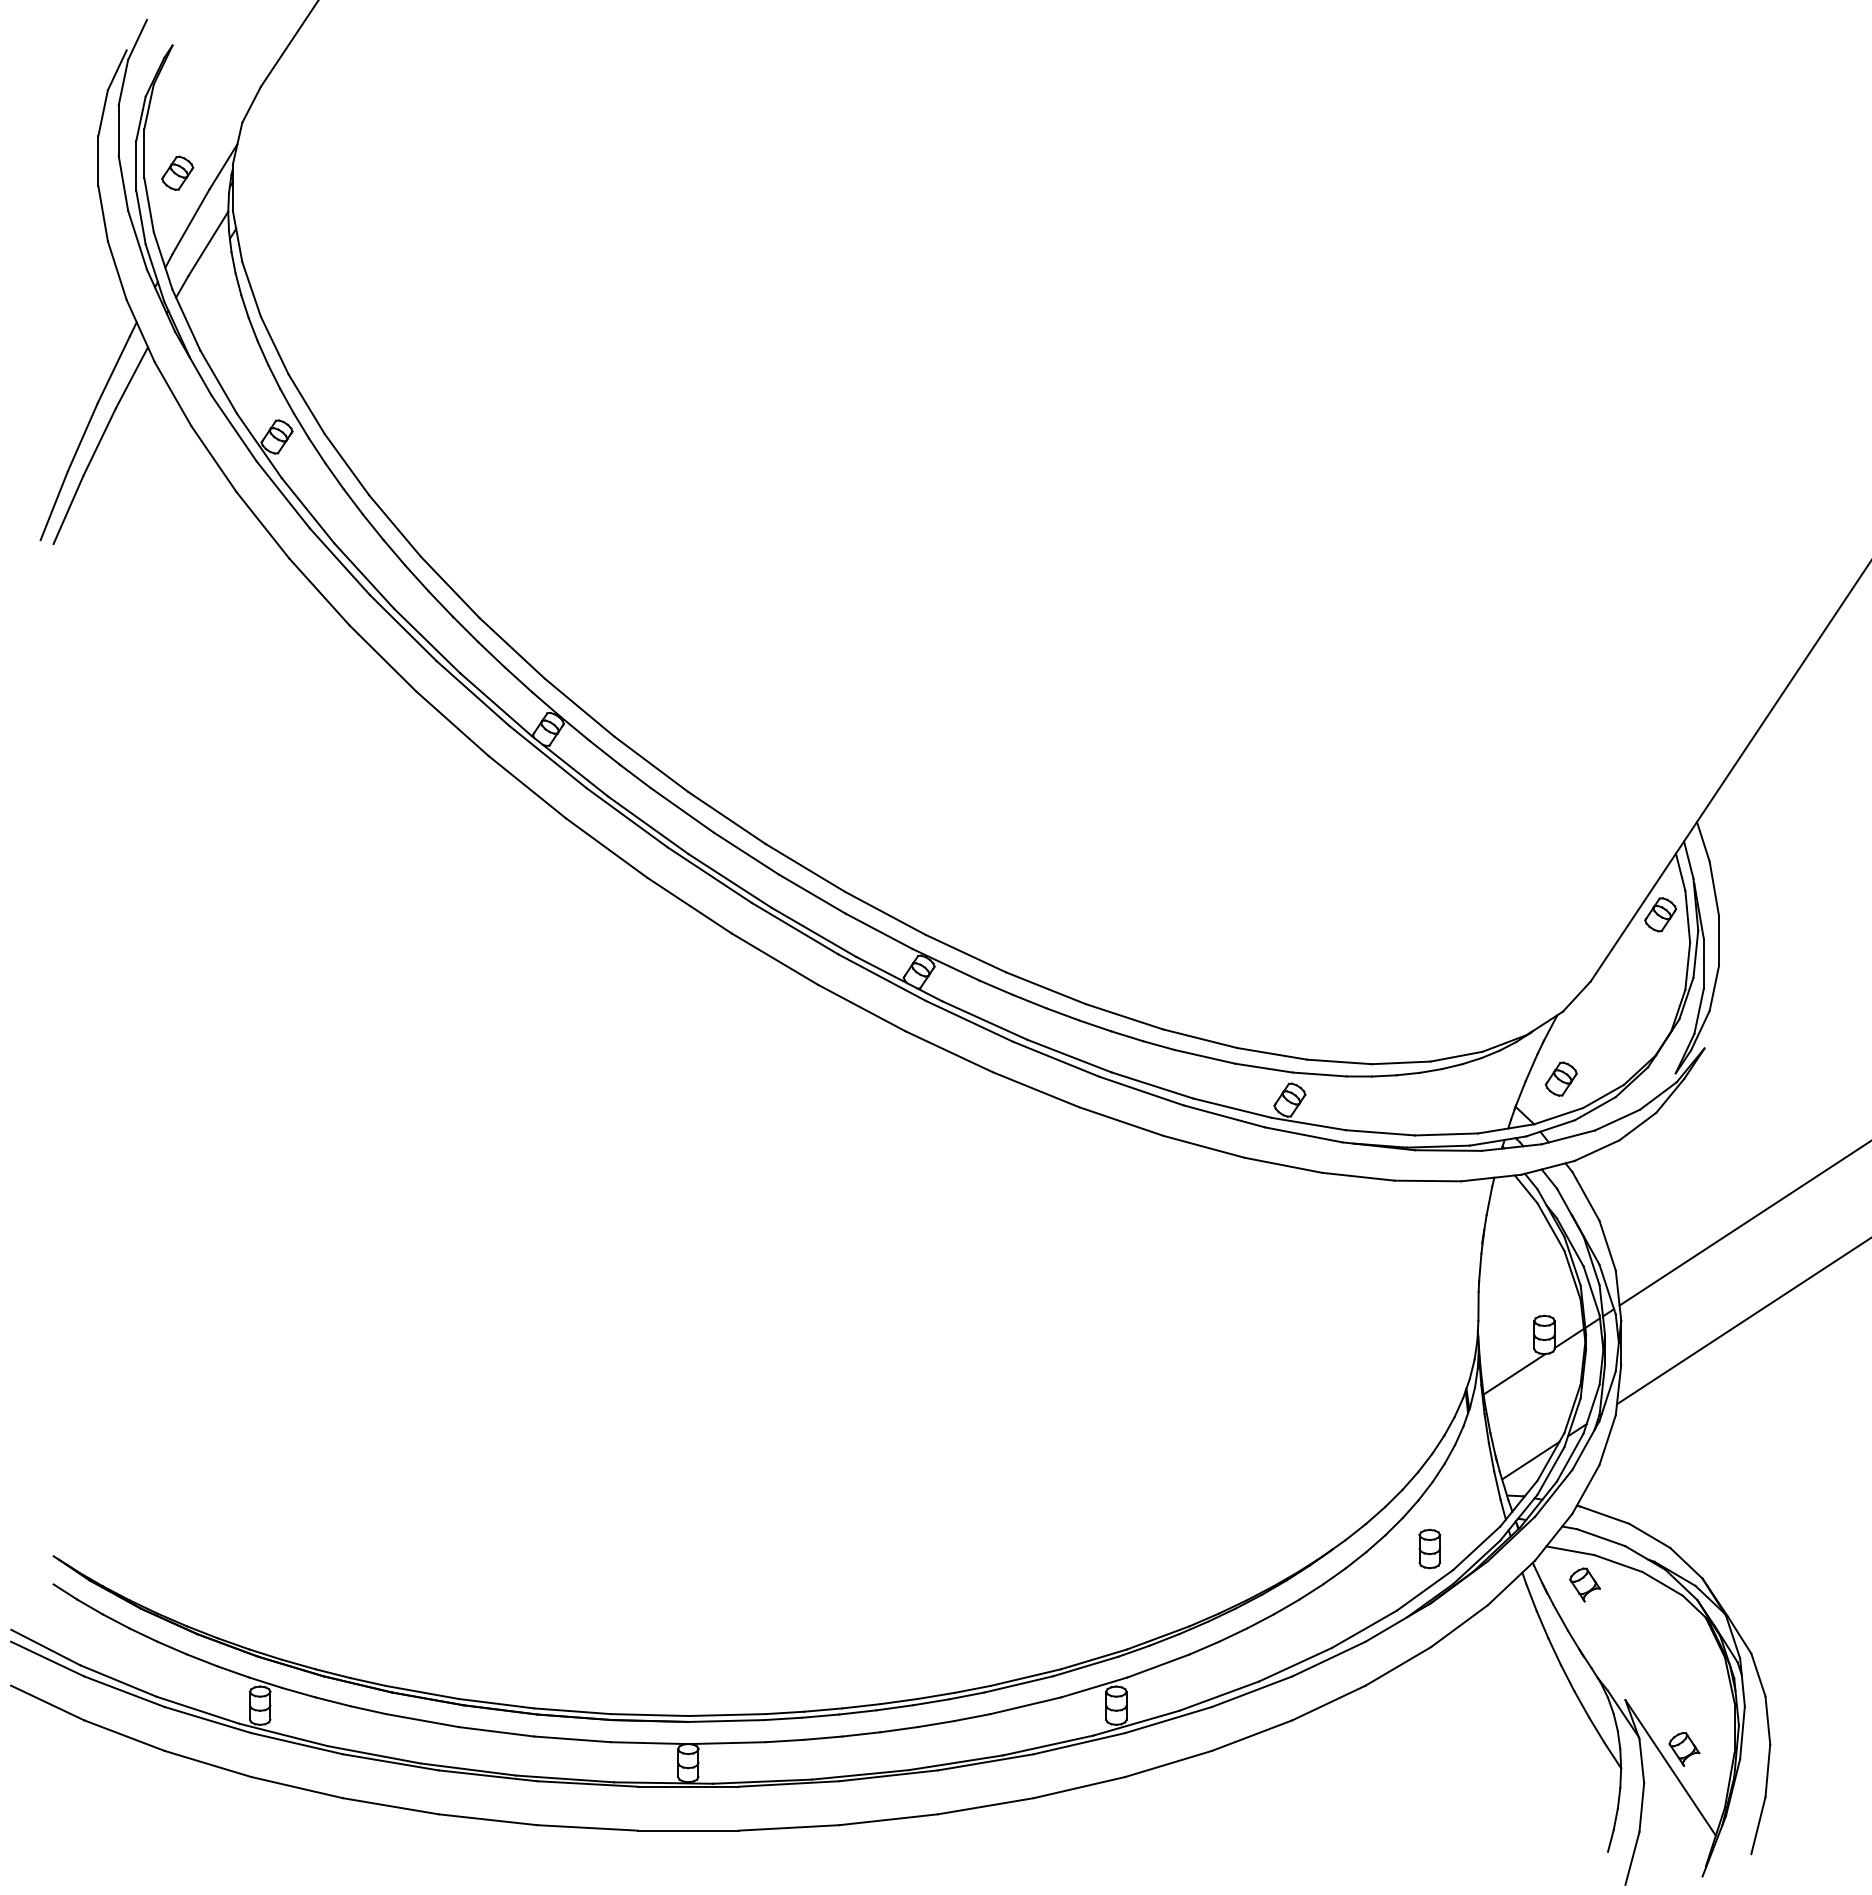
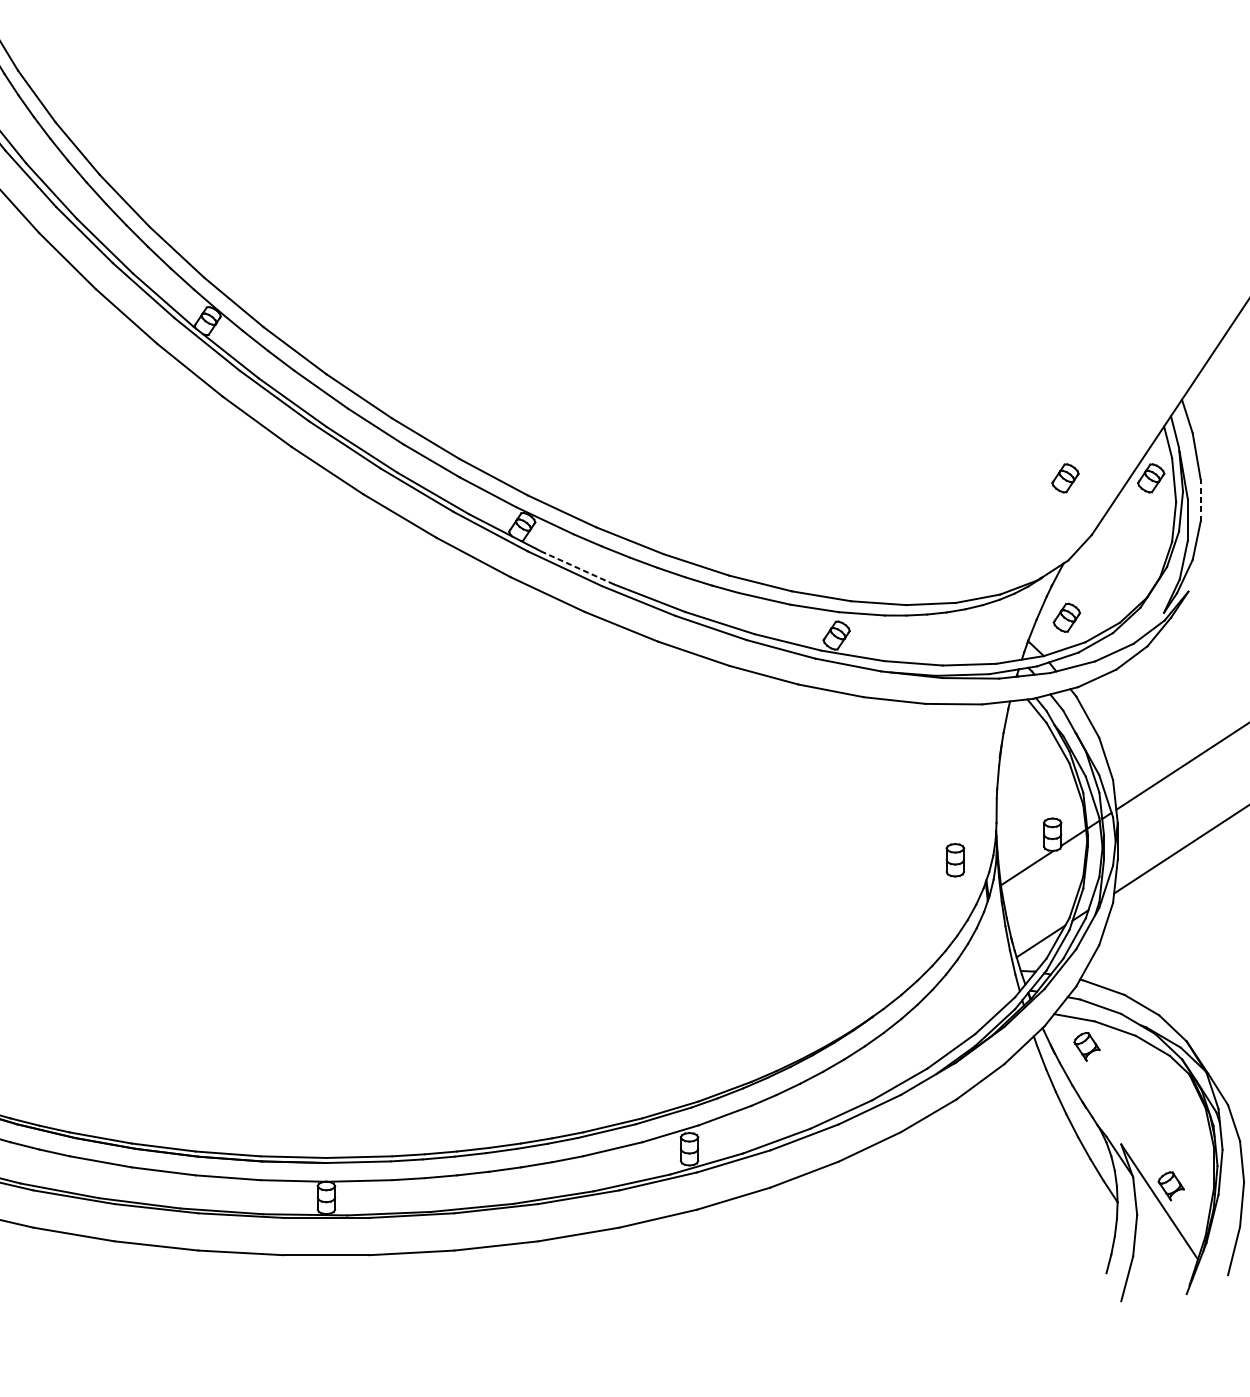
part: (1559, 914) -> (1065, 478), added
line: (1719, 940) -> (1201, 500), solid -> dashed
line: (984, 1020) -> (577, 568), solid -> dashed
part: (1429, 1548) -> (955, 859), moved

